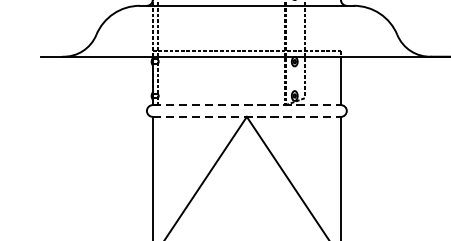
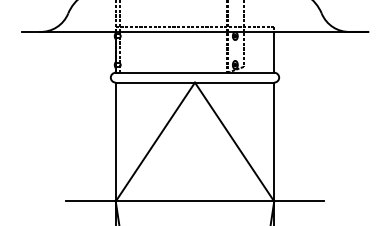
line: (247, 104) -> (195, 72), dashed -> solid
line: (247, 116) -> (195, 82), dashed -> solid

